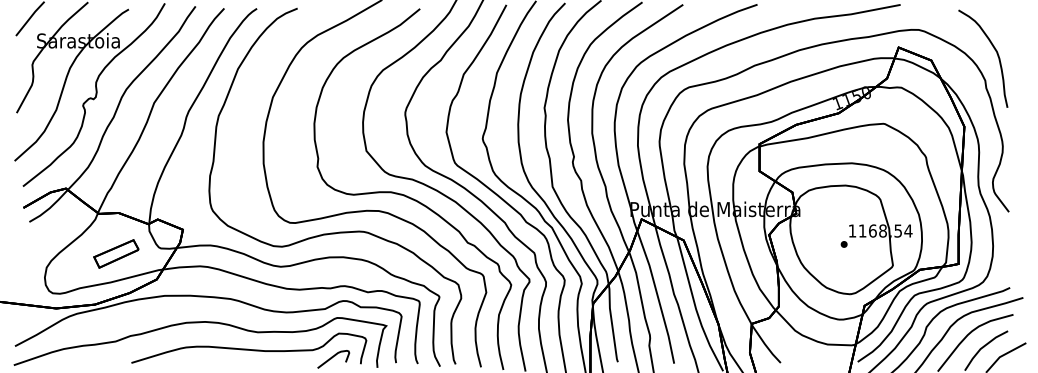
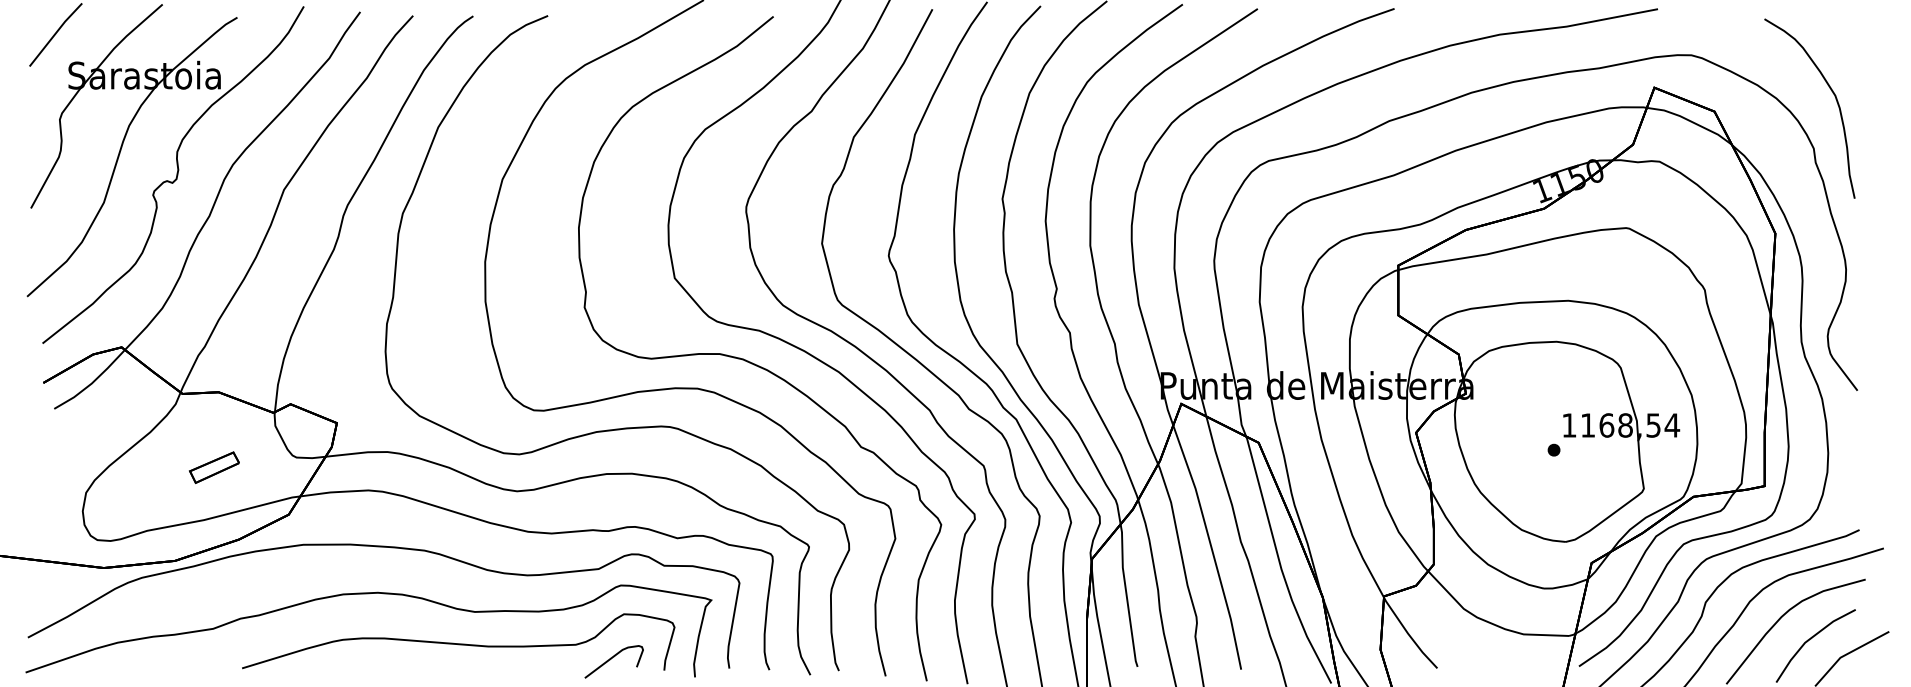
part: (116, 253) -> (214, 466), size x0.6

